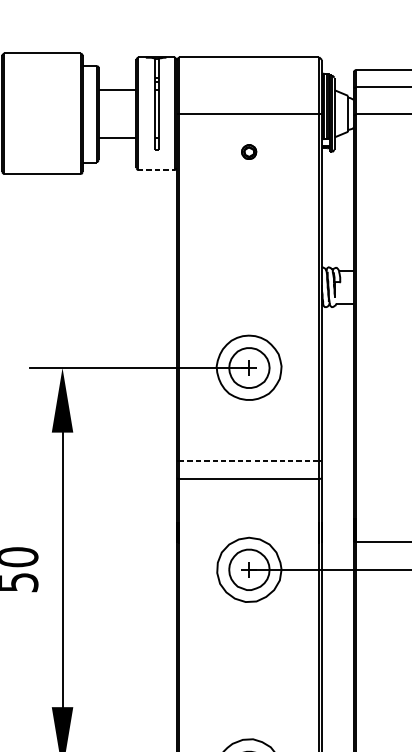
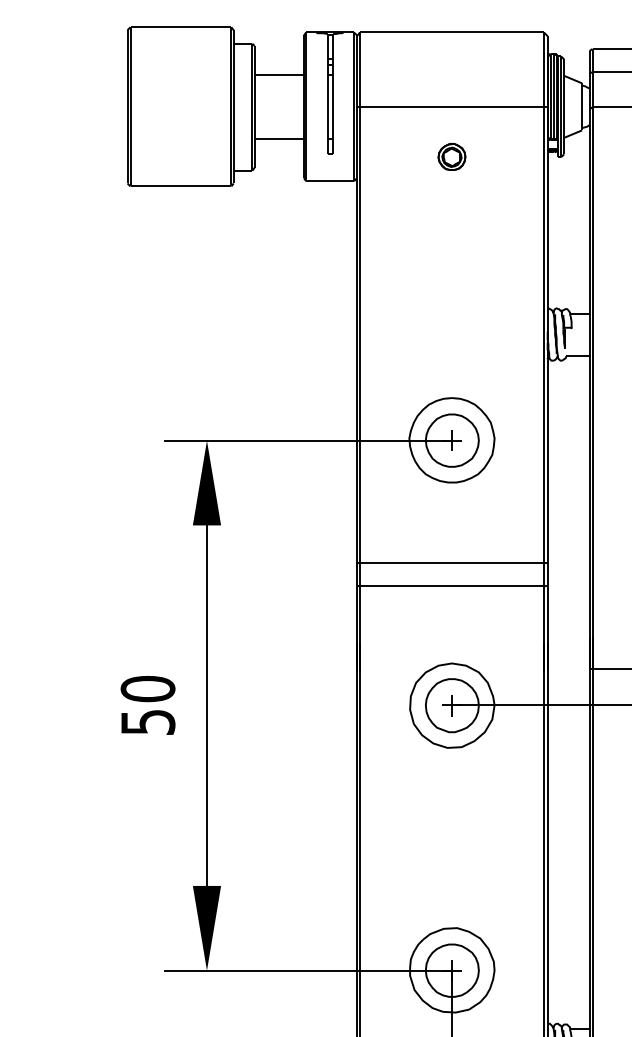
part: (248, 151) -> (451, 156), size x1.43
line: (156, 170) -> (330, 181), dashed -> solid
line: (248, 461) -> (451, 563), dashed -> solid

